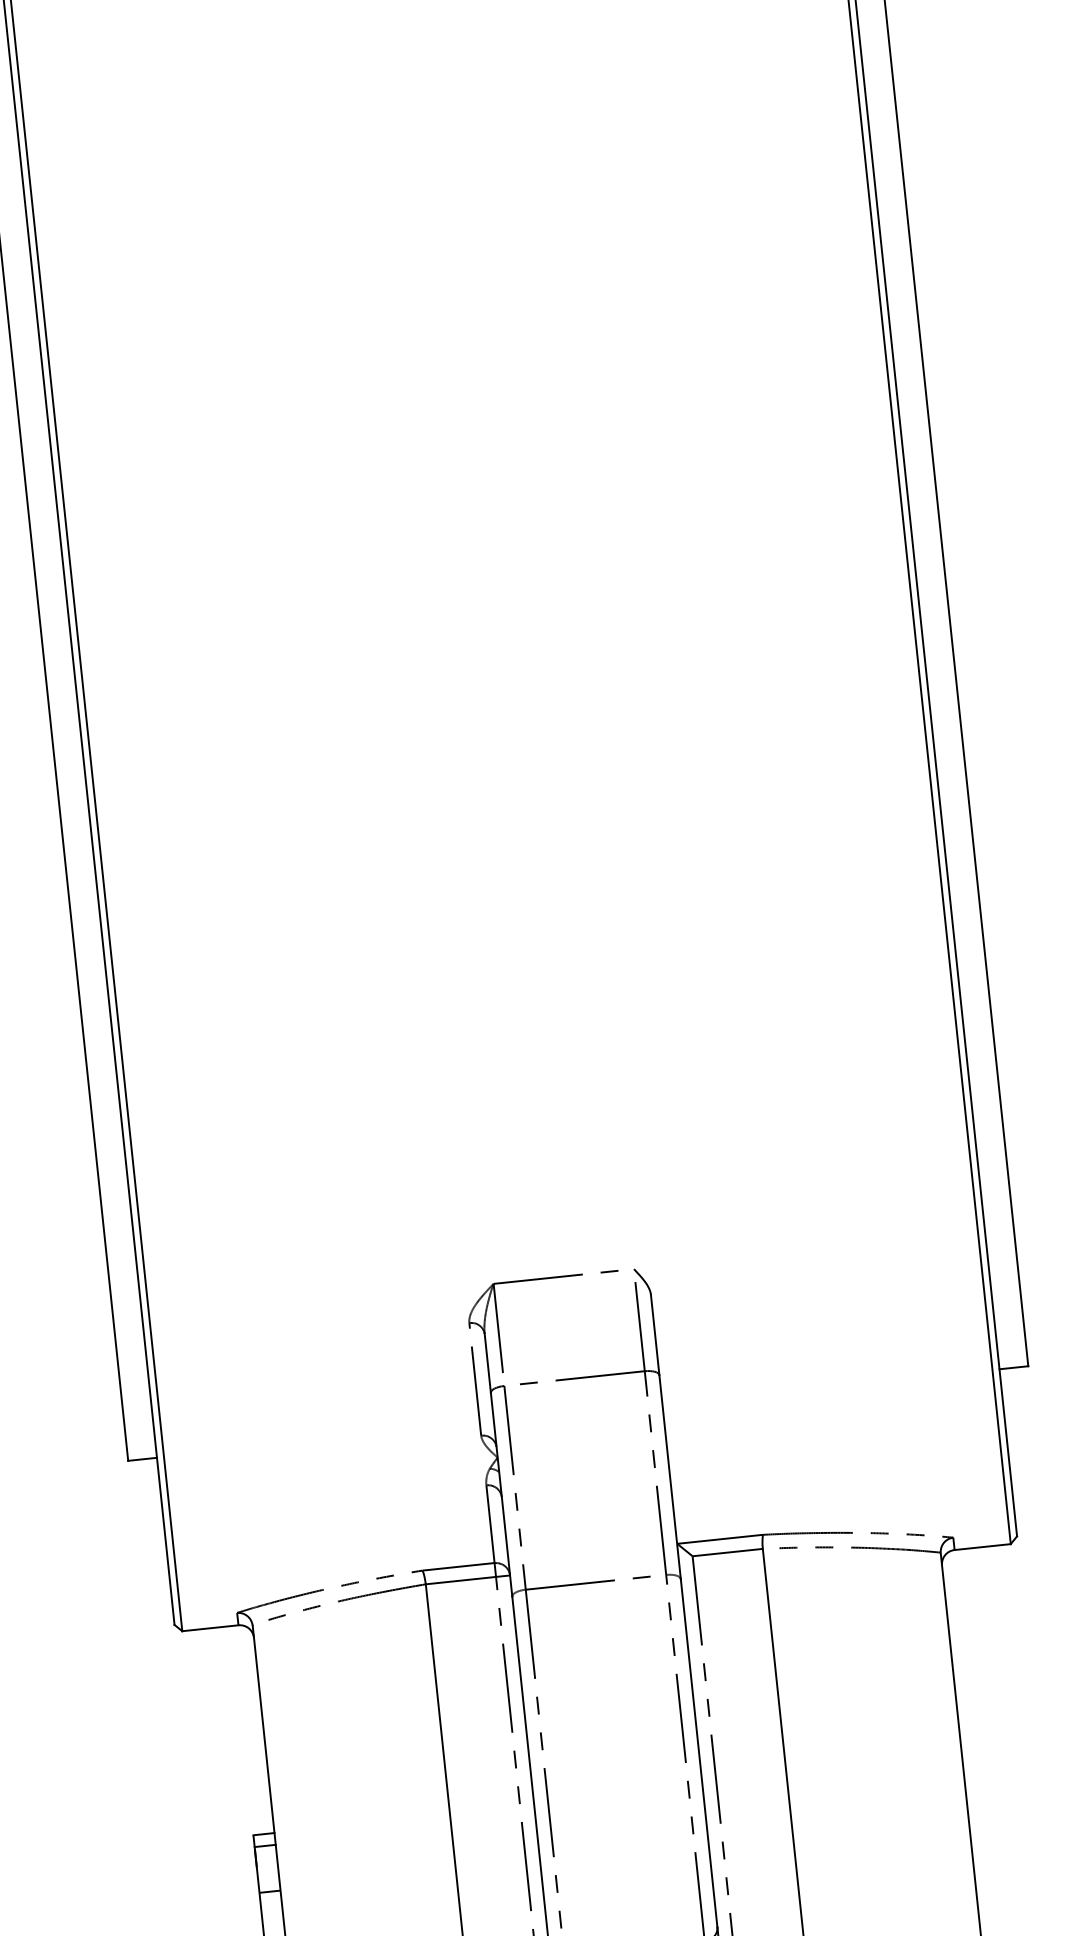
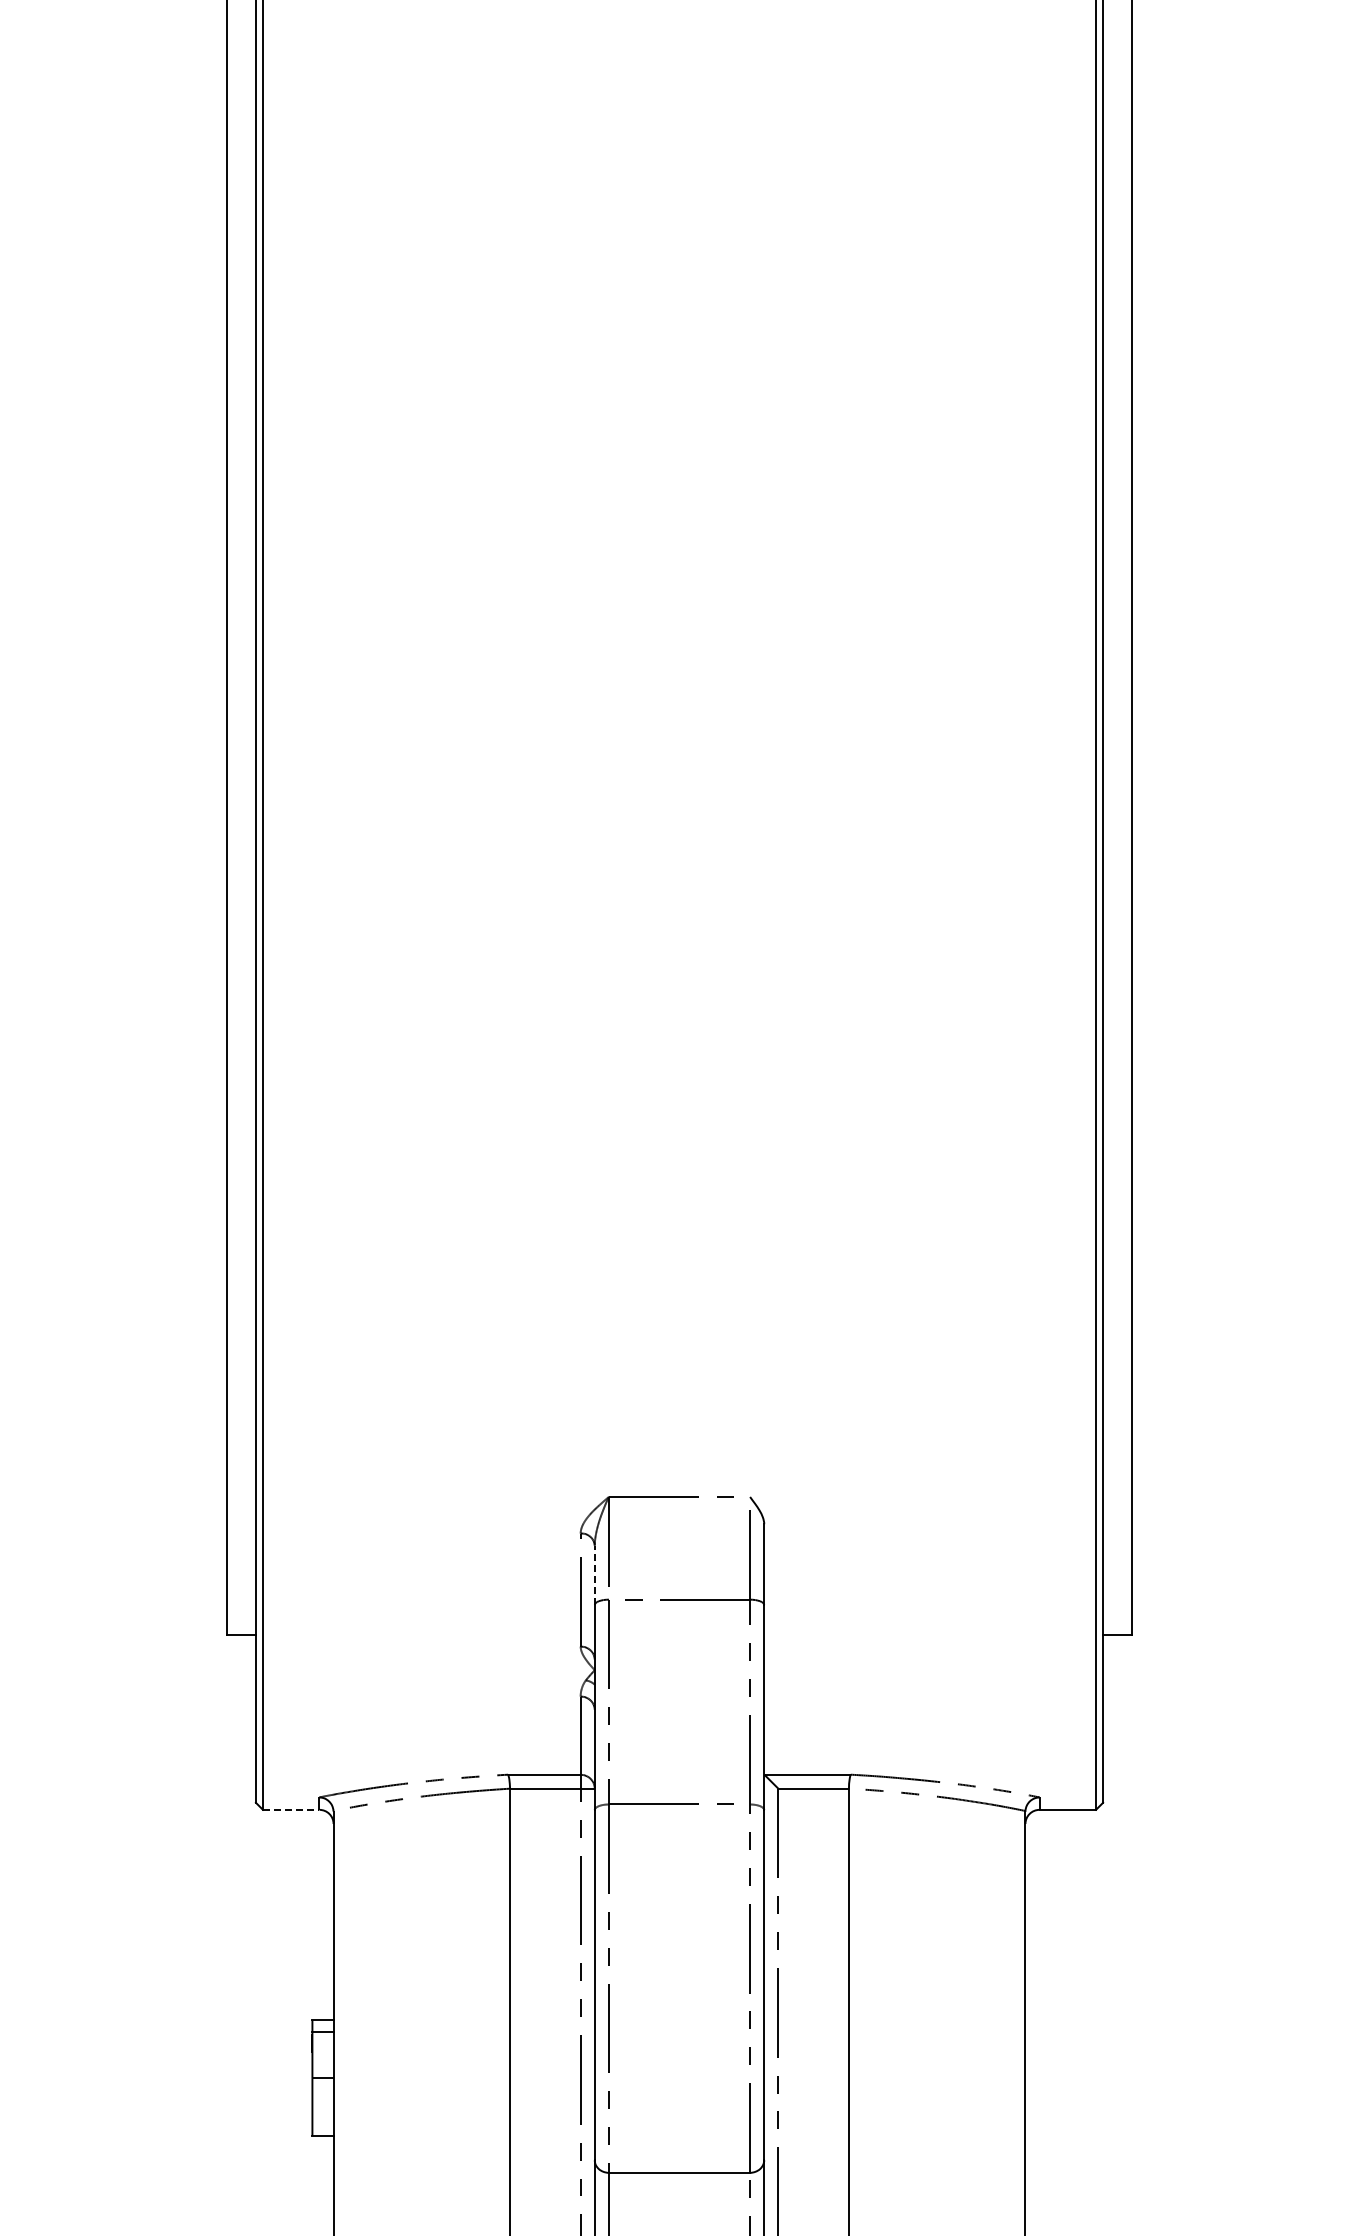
line: (487, 1363) -> (594, 1575), solid -> dashed
line: (210, 1627) -> (291, 1809), solid -> dashed

